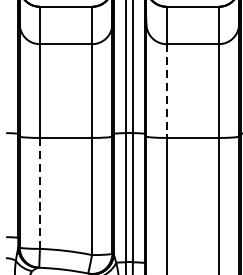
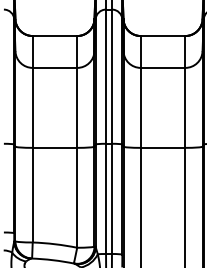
line: (166, 90) -> (140, 107), dashed -> solid
line: (39, 193) -> (32, 195), dashed -> solid

